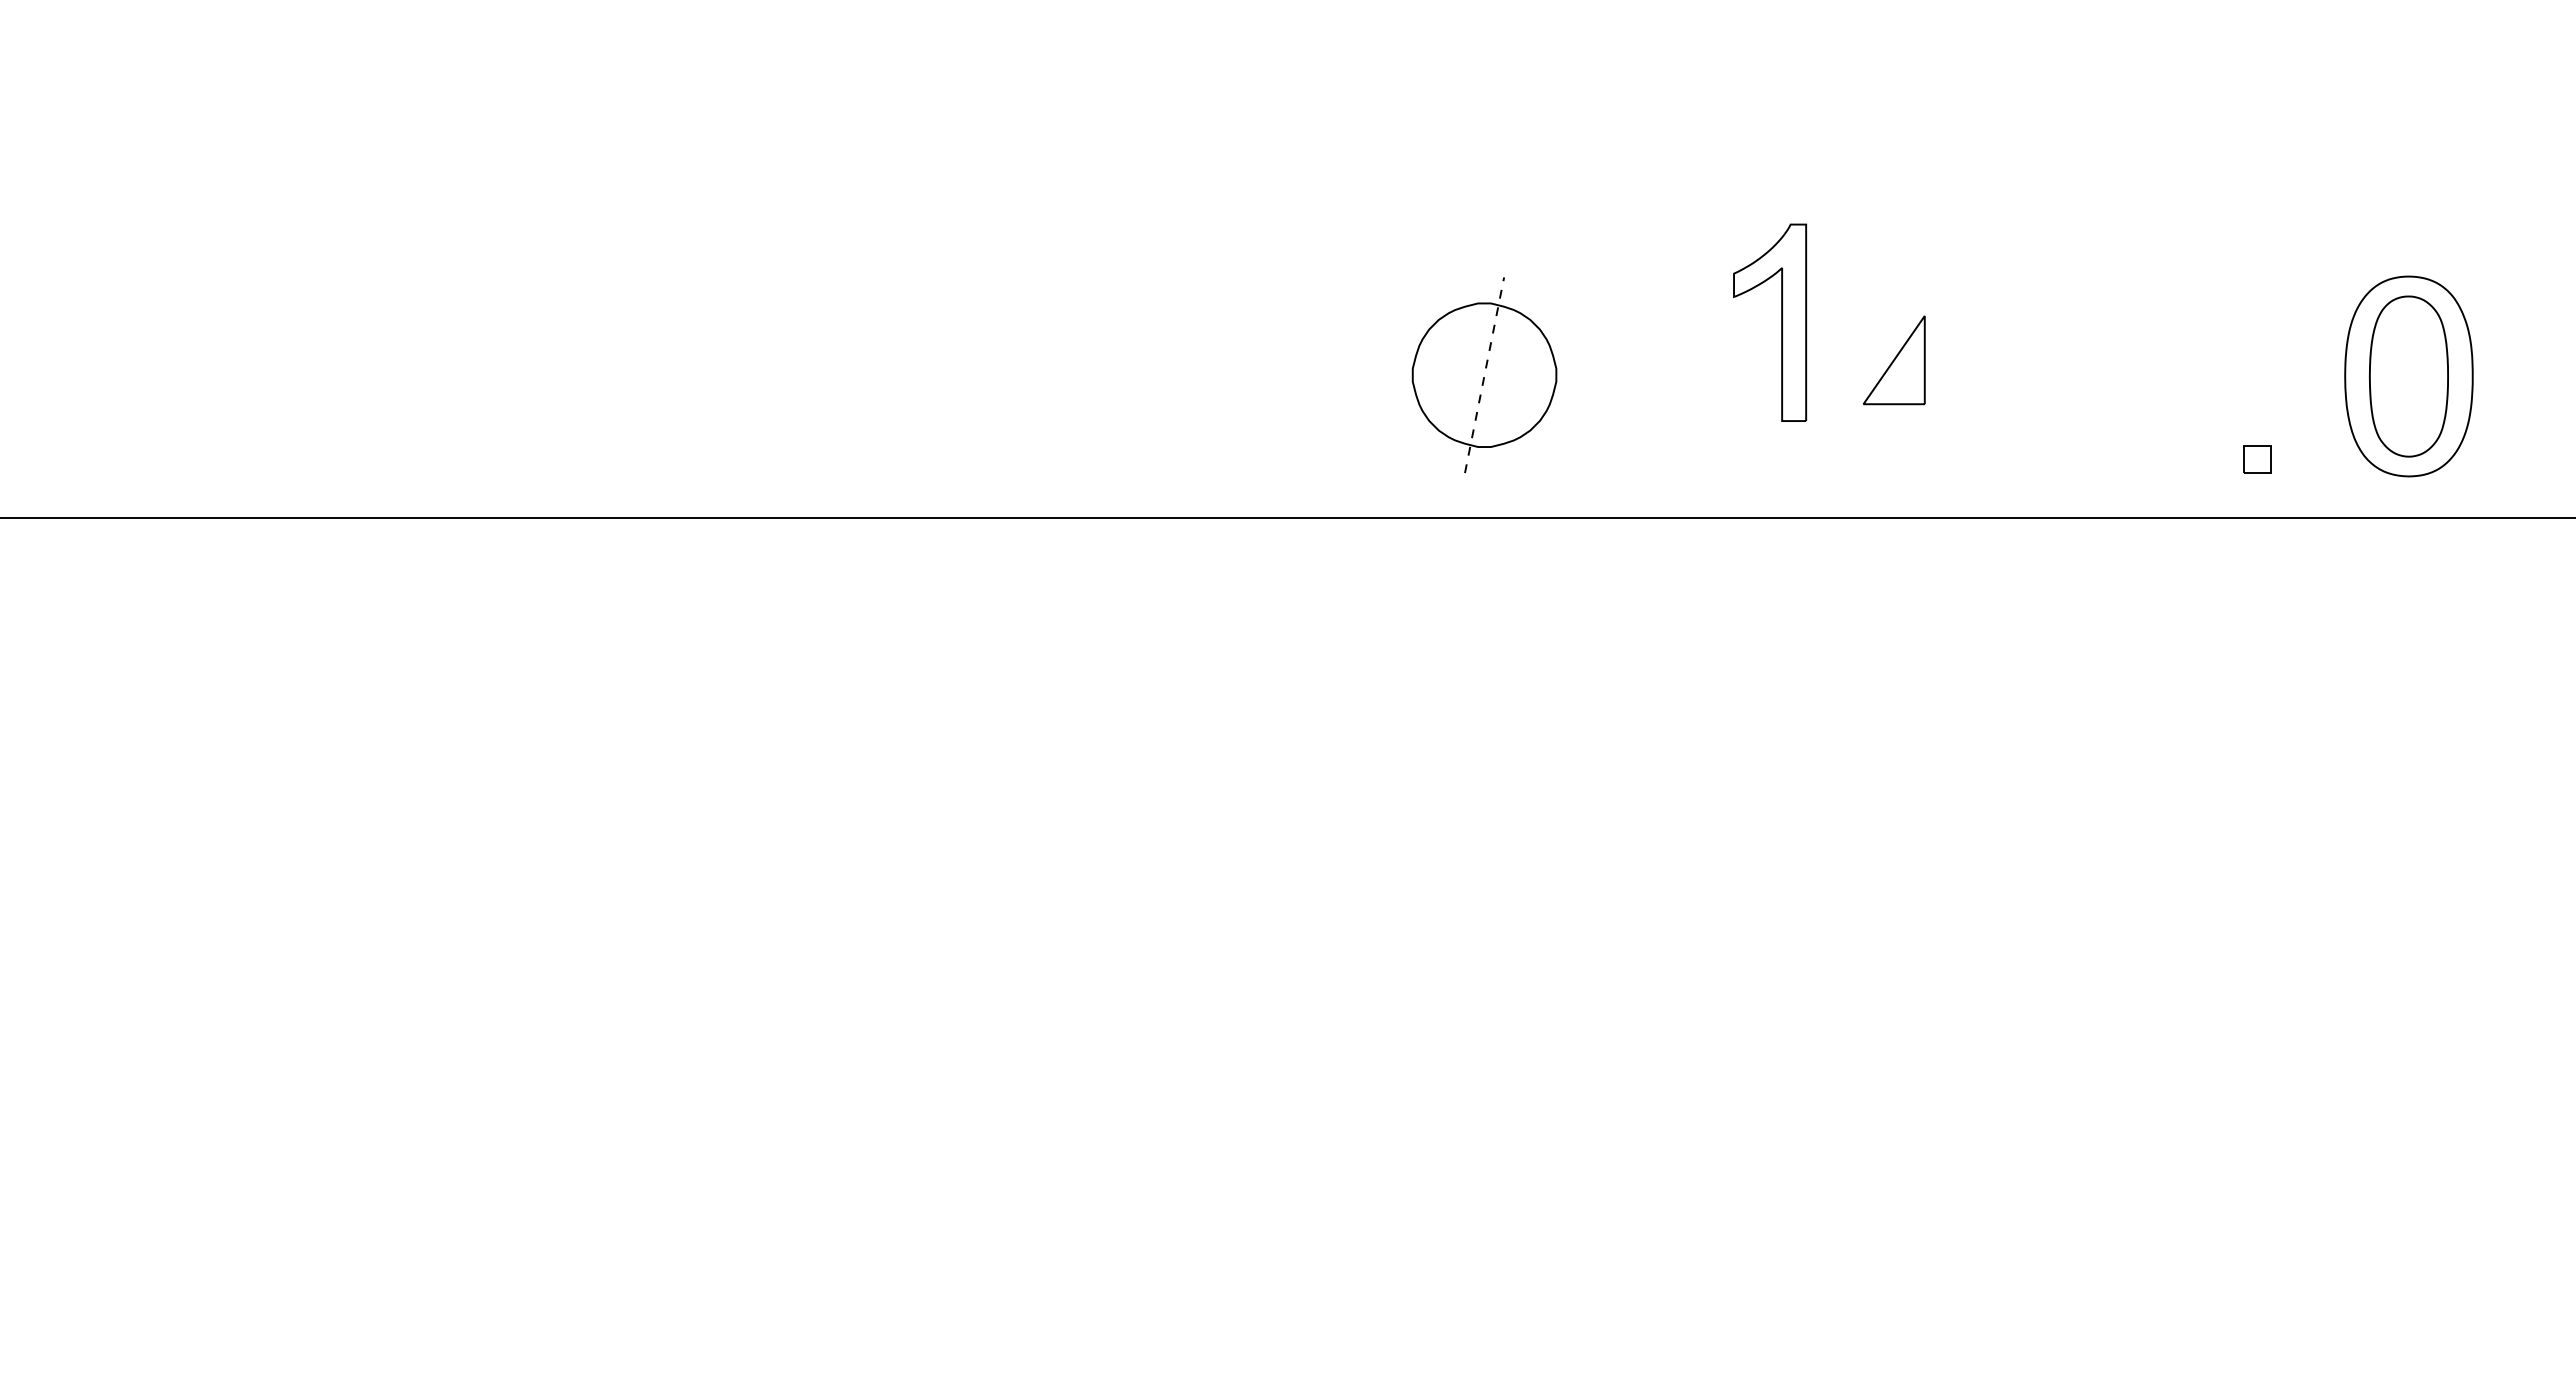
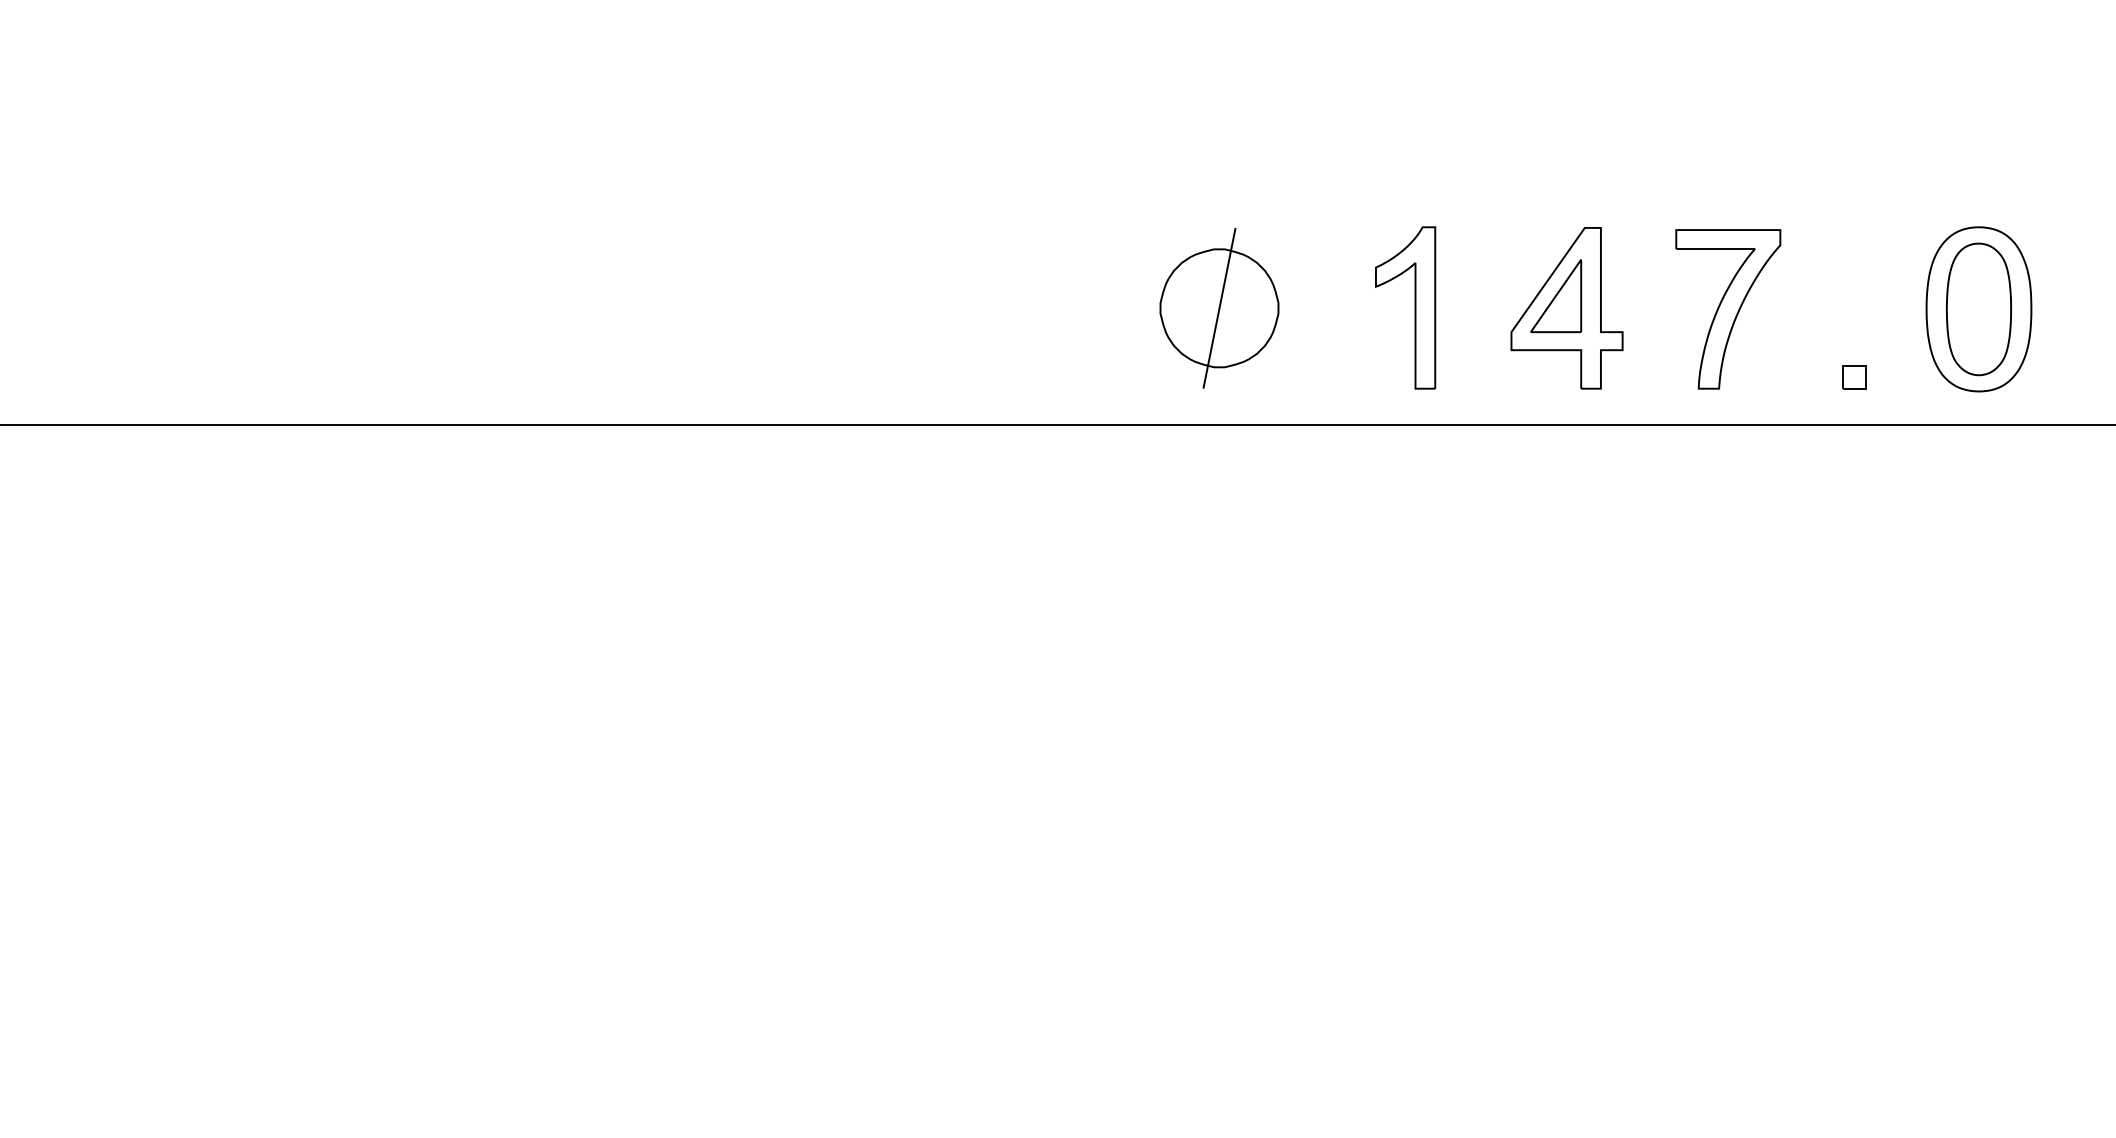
part: (1781, 322) -> (1414, 307), moved
part: (1907, 374) -> (1566, 307), added
line: (1484, 375) -> (1219, 308), dashed -> solid
part: (2103, 376) -> (1728, 309), added

